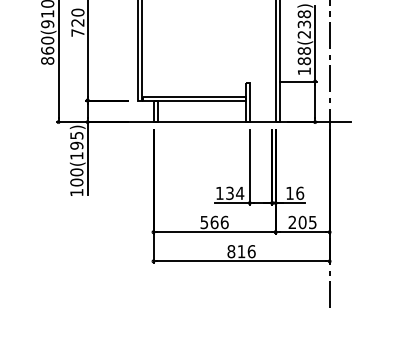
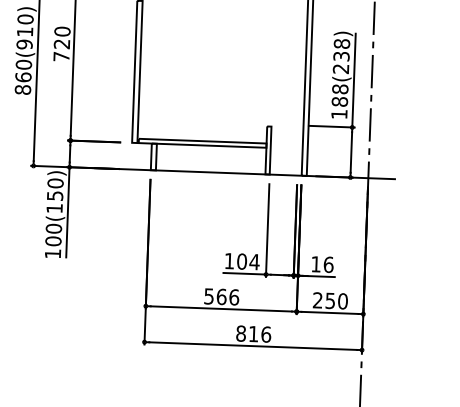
text: (76, 140) -> (54, 189), 100(195) -> 100(150)
text: (229, 192) -> (241, 260), 134 -> 104
text: (307, 222) -> (336, 301), 205 -> 250

